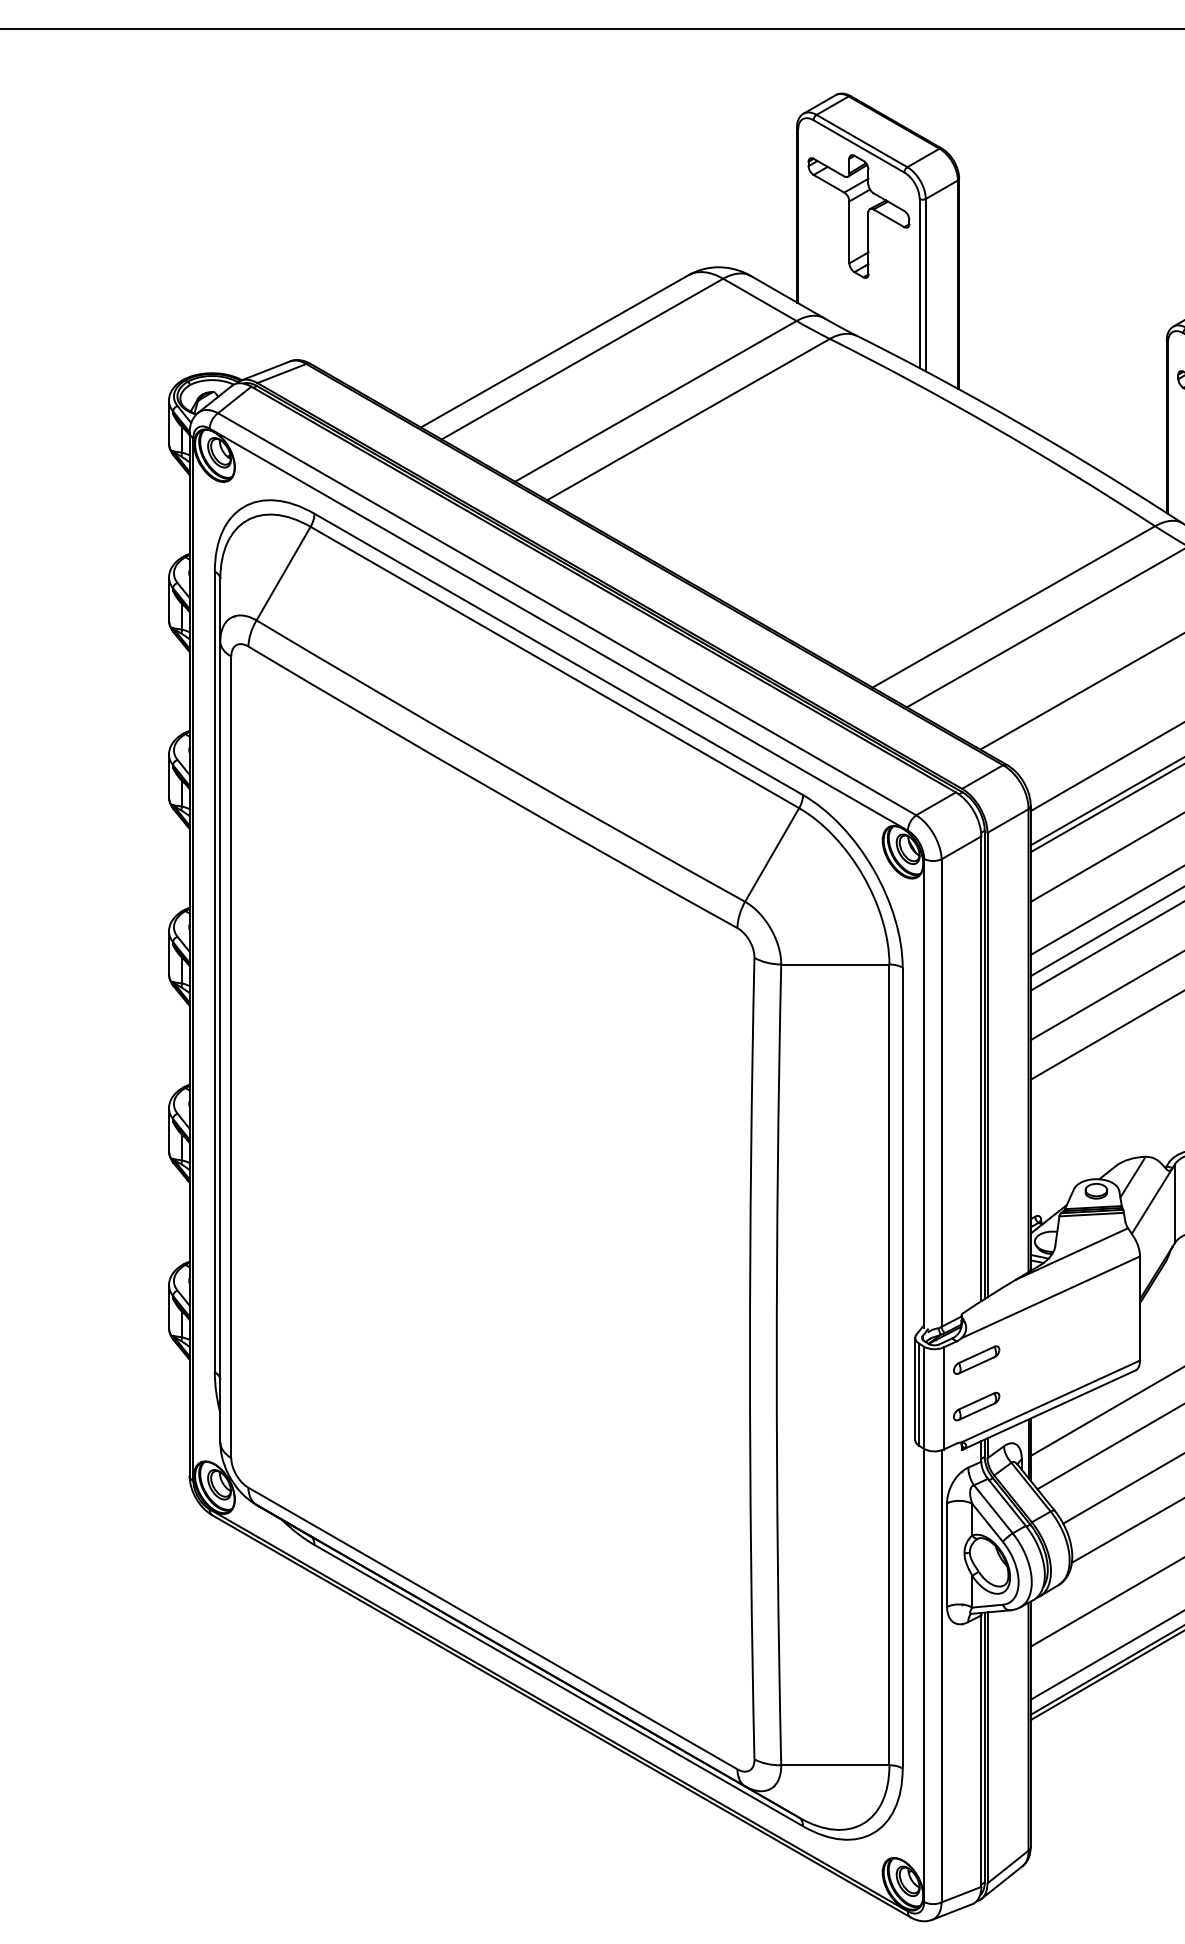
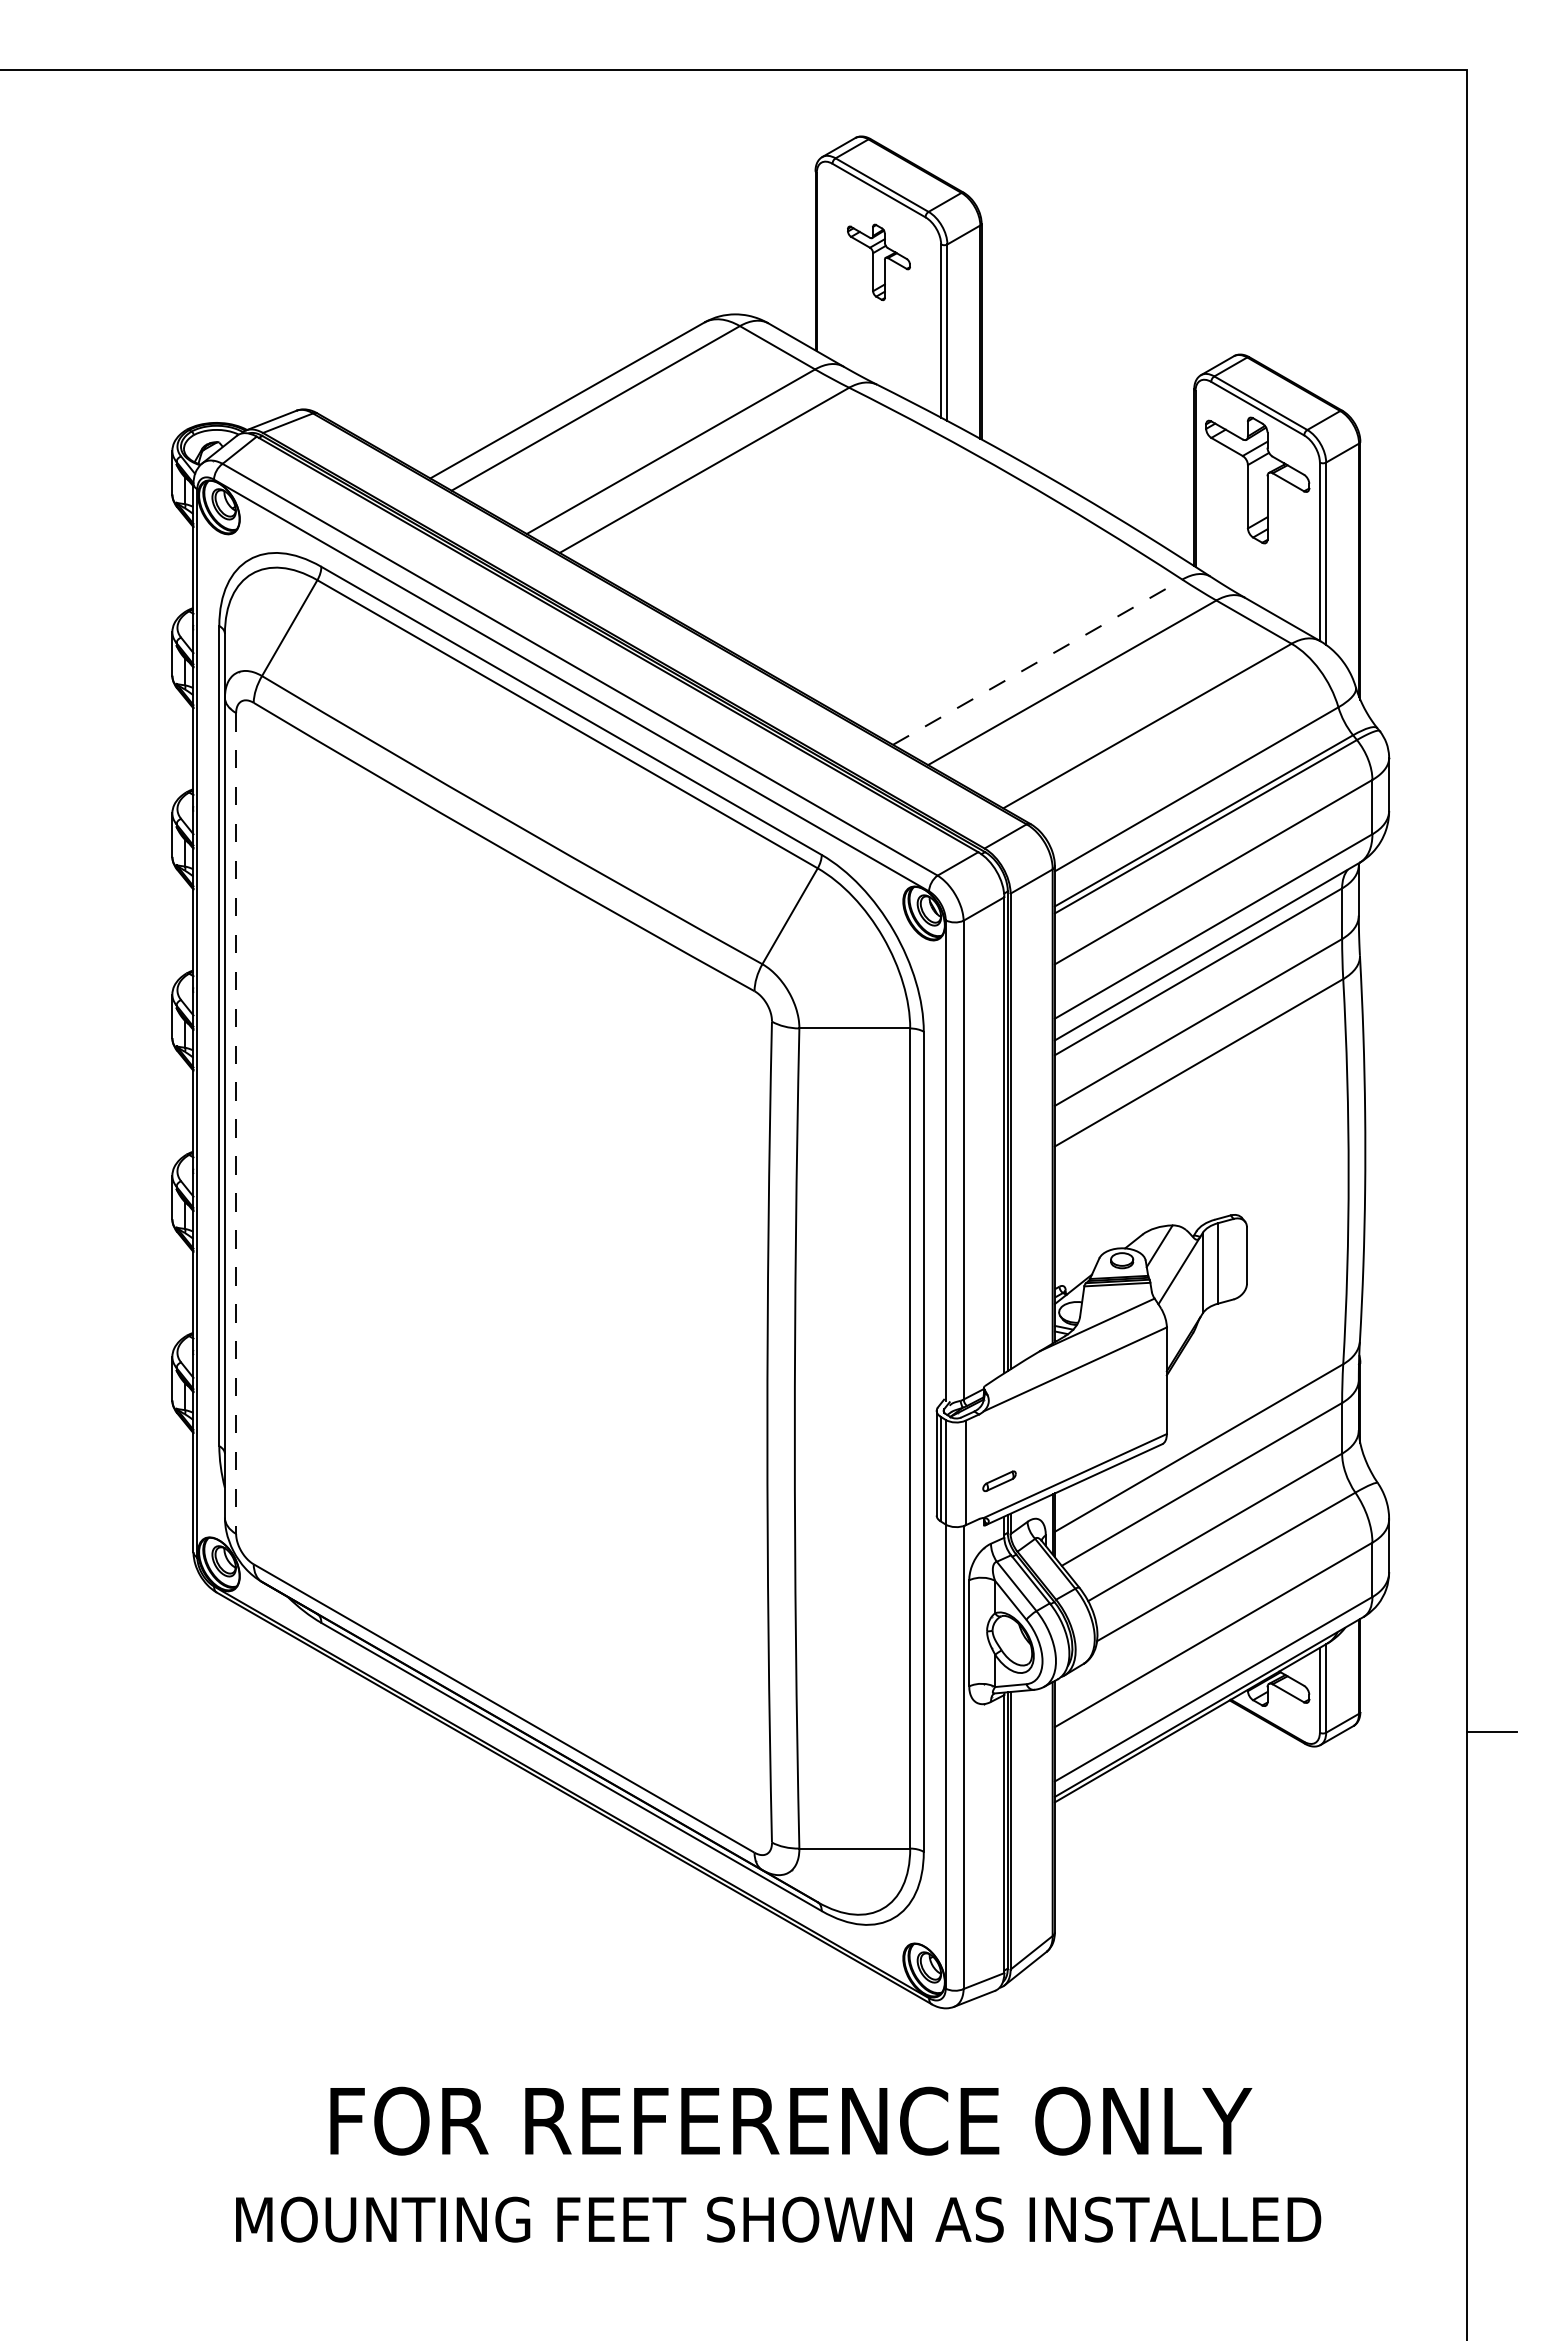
part: (858, 216) -> (878, 262), size x0.6
line: (1013, 607) -> (1037, 662), solid -> dashed
line: (231, 1058) -> (236, 1124), solid -> dashed
part: (976, 1359) -> (999, 1433), removed
part: (976, 1406) -> (999, 1481), size x0.7

